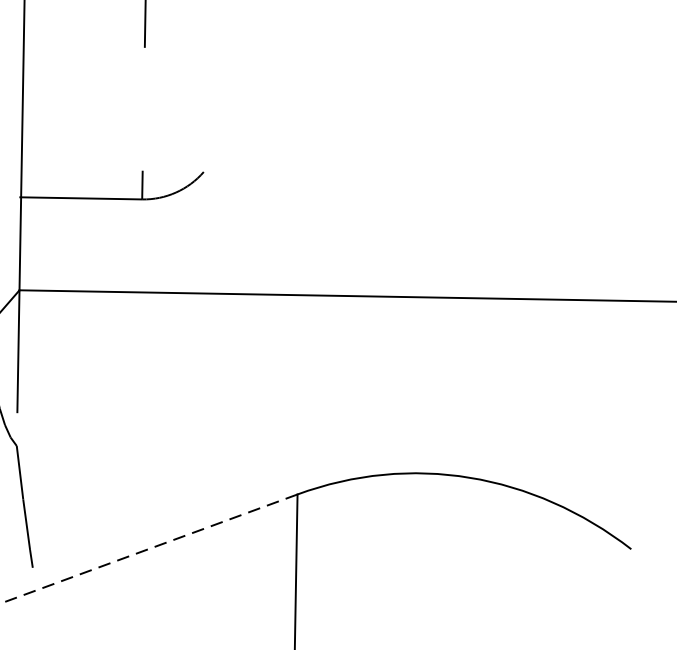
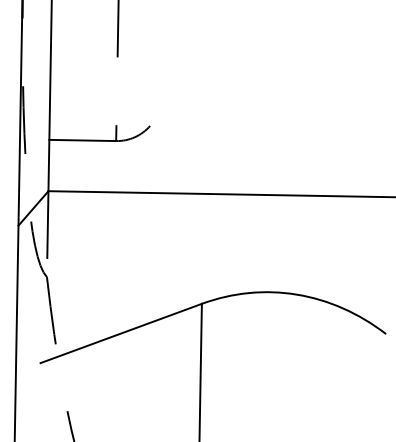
line: (151, 548) -> (121, 333), dashed -> solid

